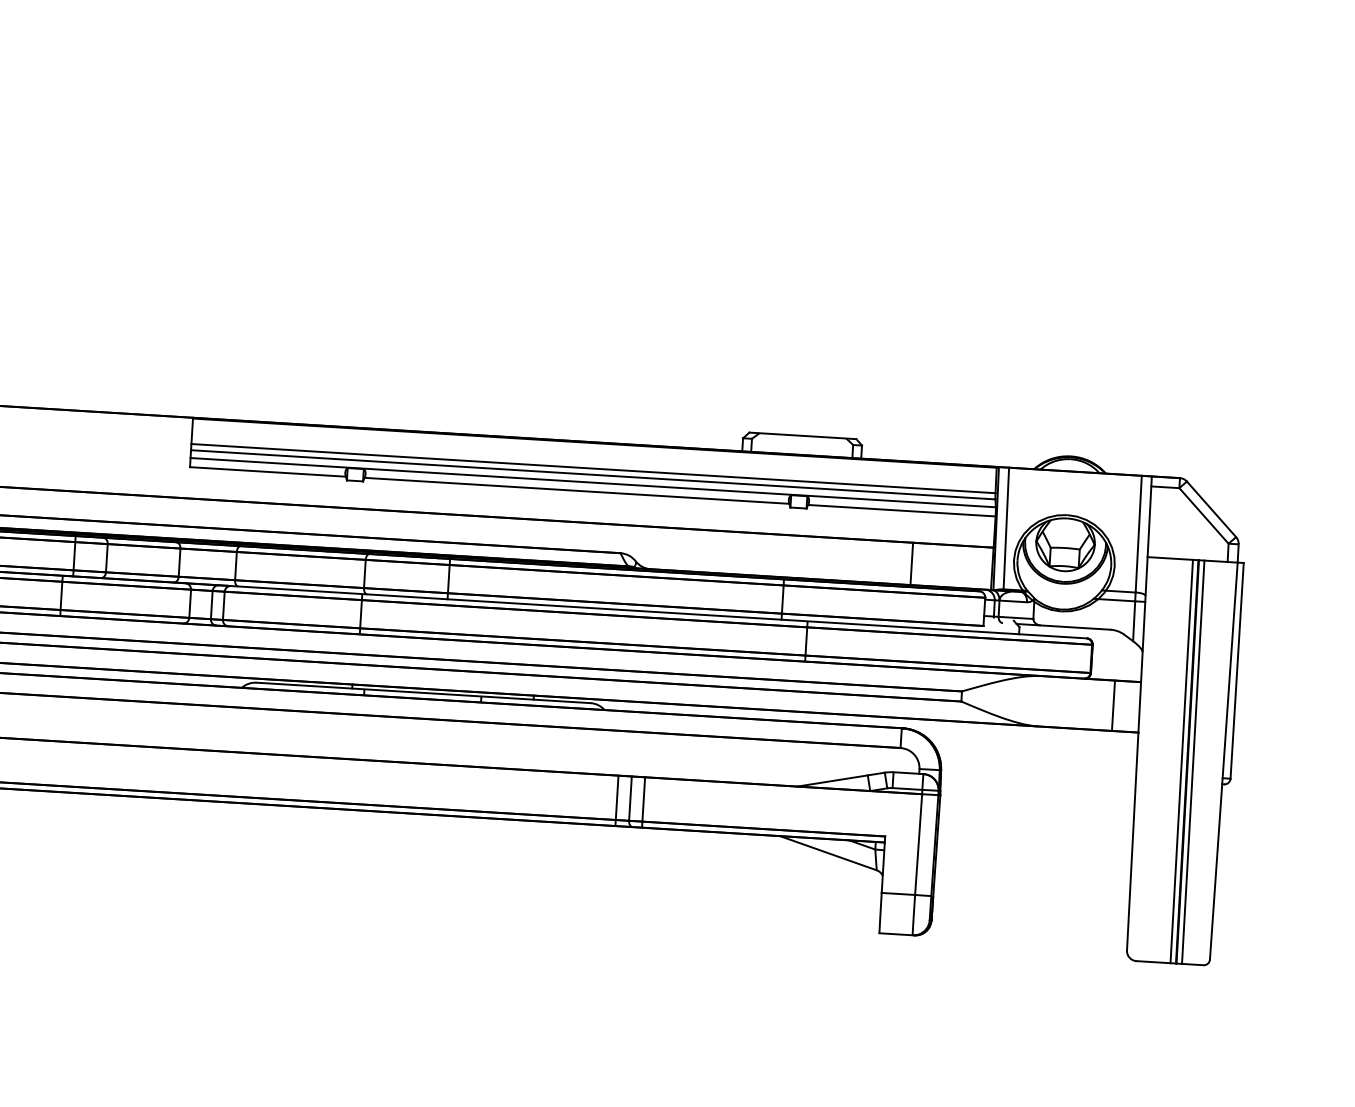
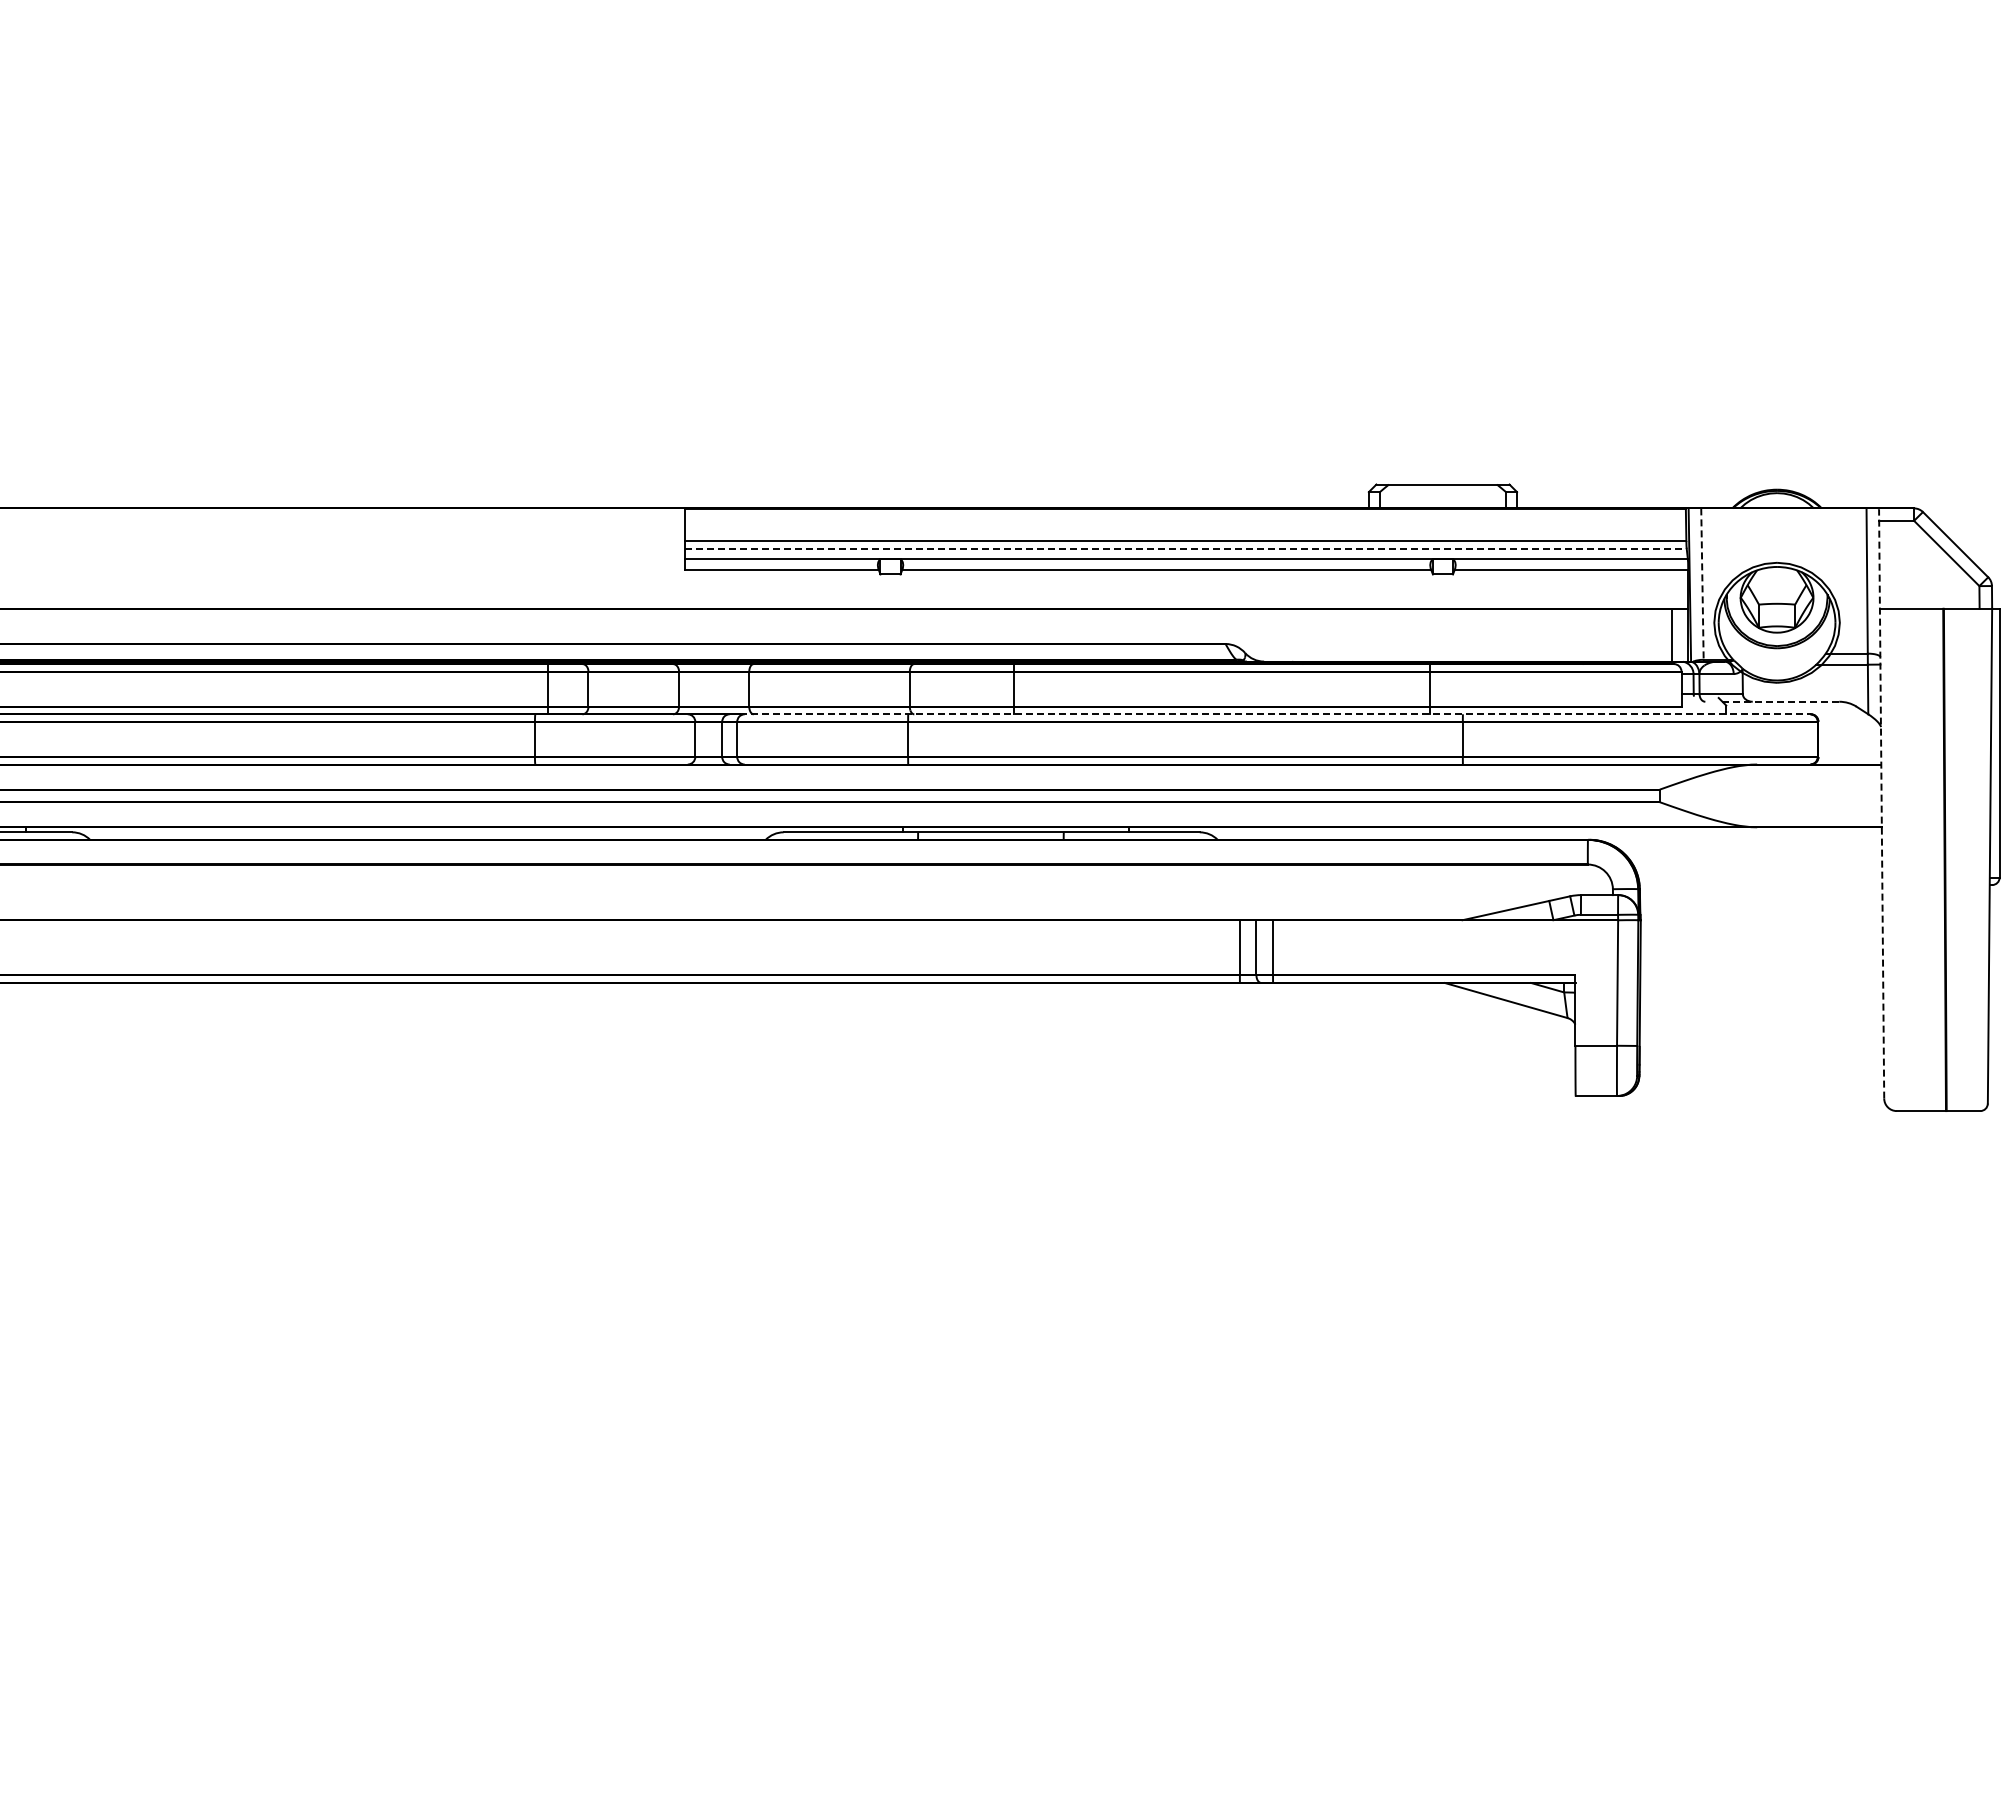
line: (593, 474) -> (1185, 548), solid -> dashed
line: (1006, 528) -> (1702, 584), solid -> dashed
line: (911, 563) -> (1671, 634), moved
line: (657, 612) -> (1276, 714), solid -> dashed
line: (1064, 626) -> (1781, 701), solid -> dashed
line: (1113, 705) -> (1848, 795), removed
line: (1139, 714) -> (1881, 804), solid -> dashed
line: (1181, 761) -> (1937, 859), removed
line: (1192, 761) -> (1951, 859), removed

